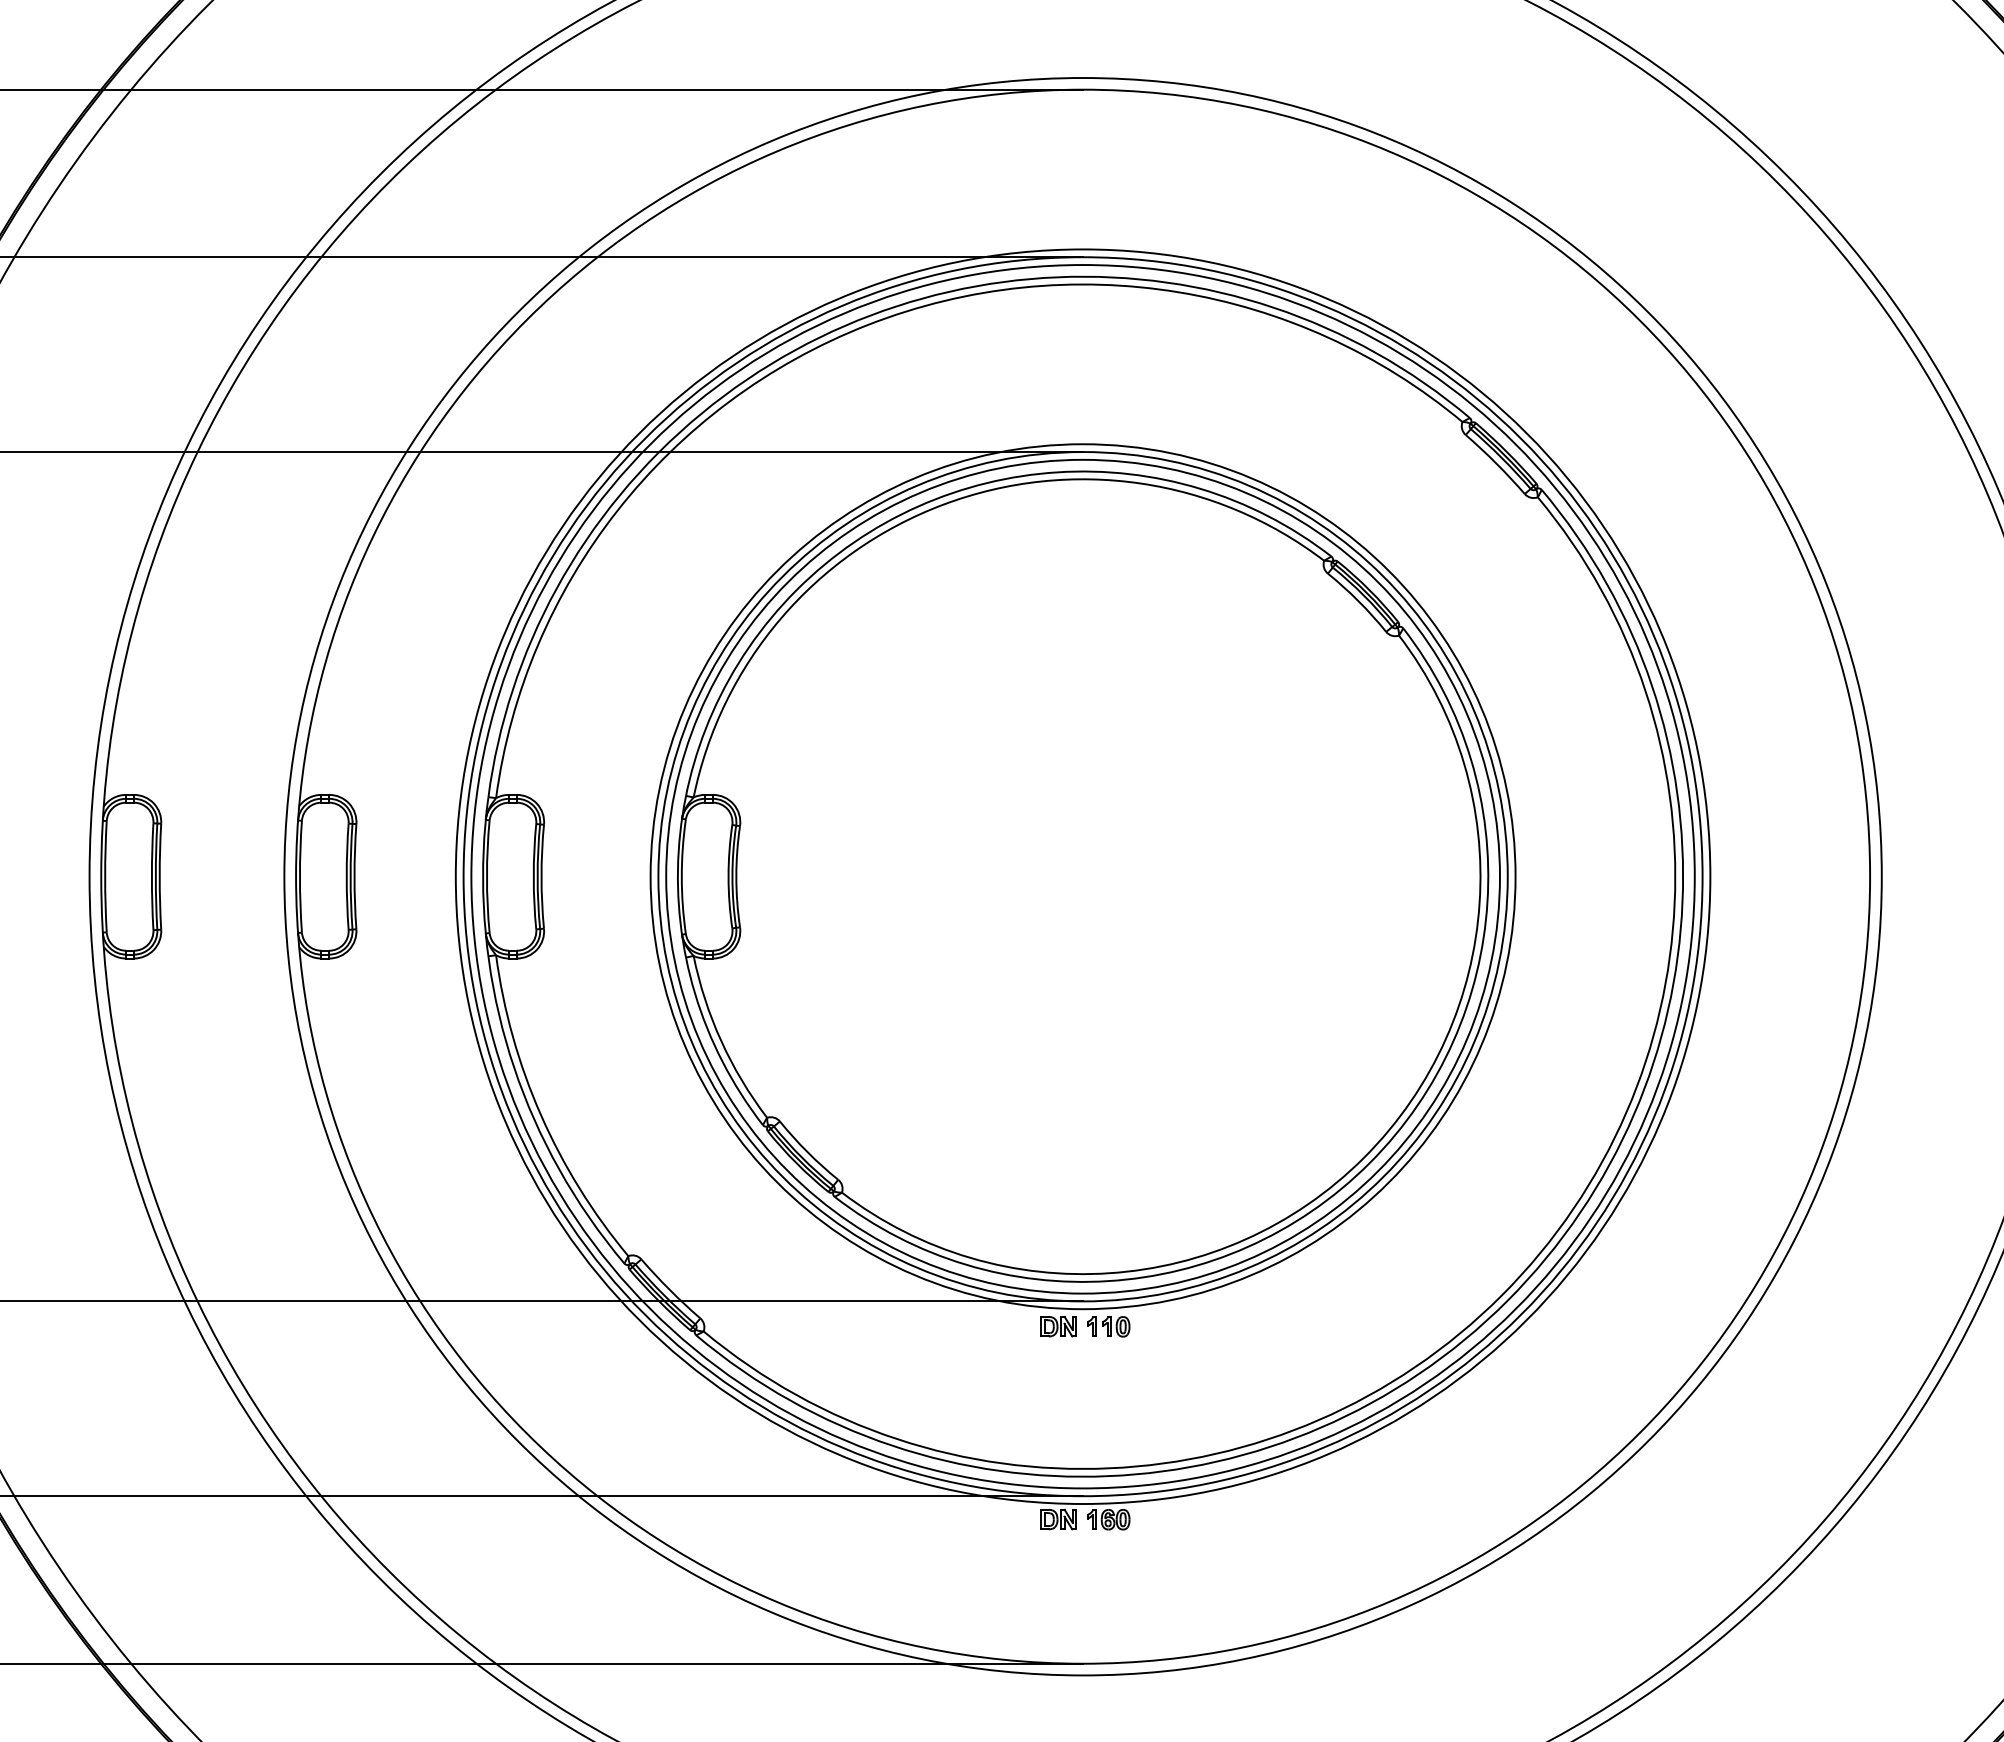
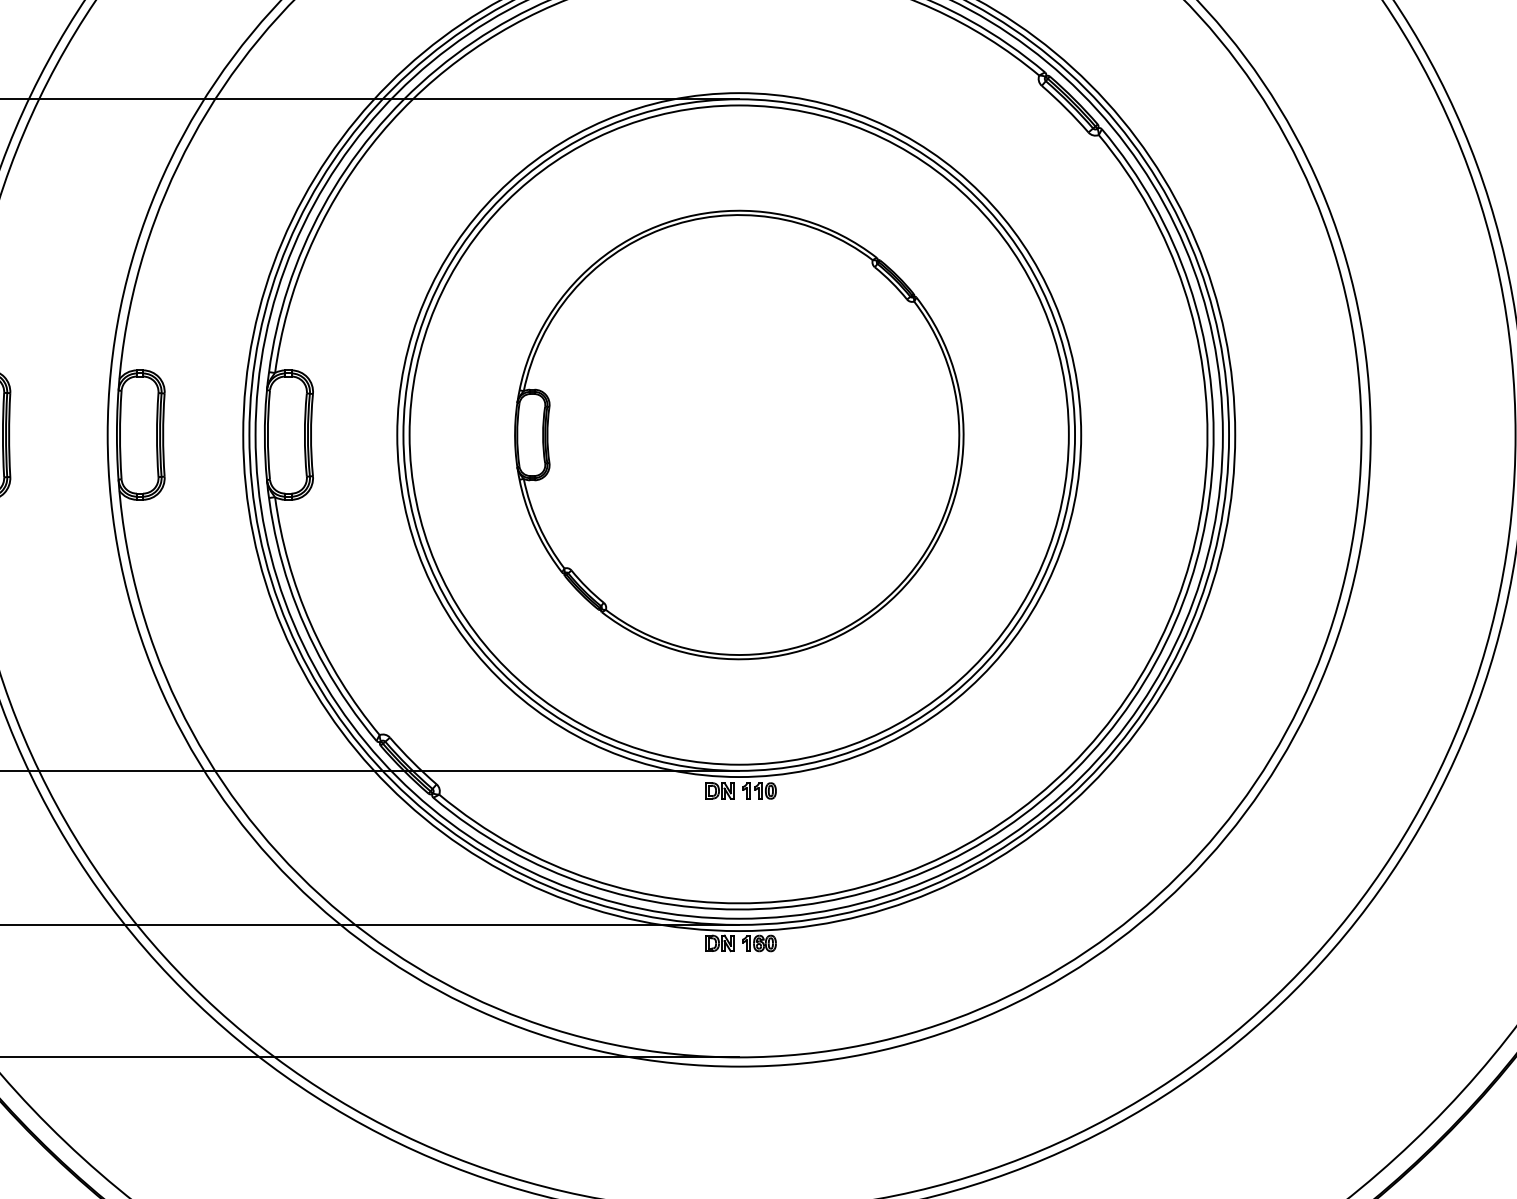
part: (1083, 876) -> (739, 434), size x0.7

